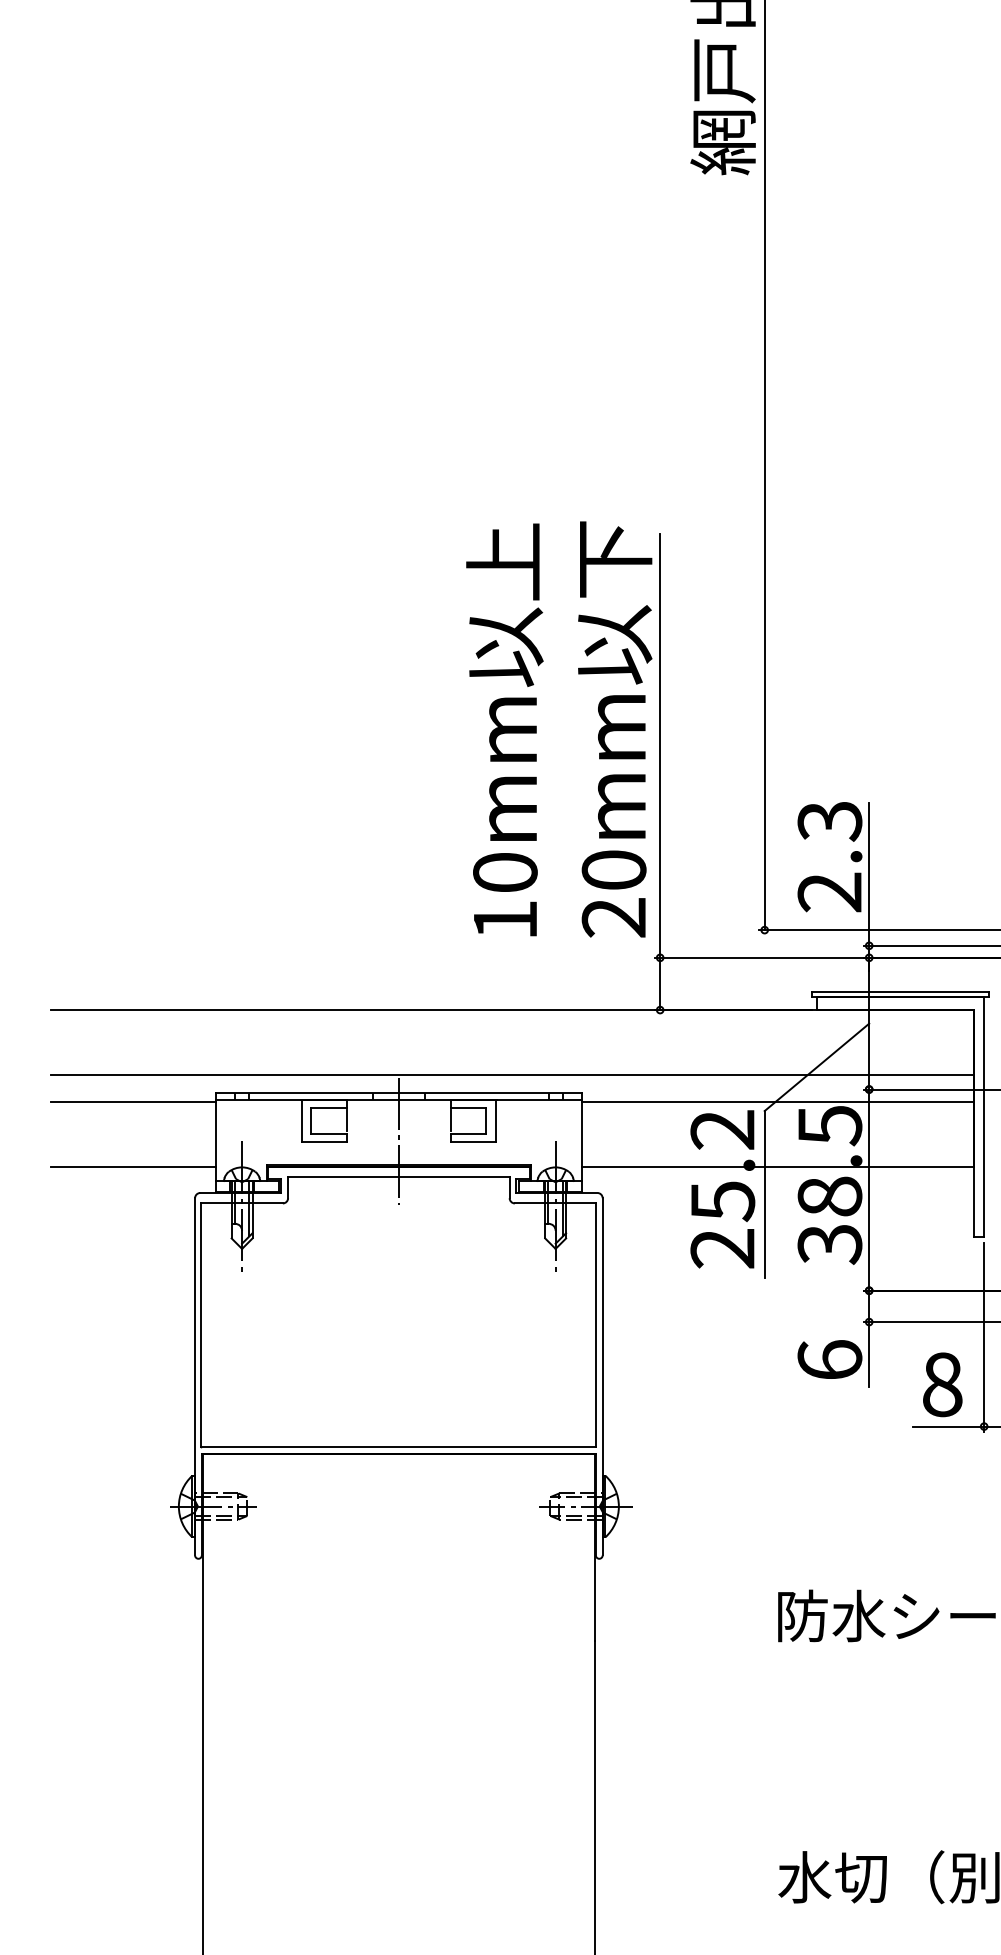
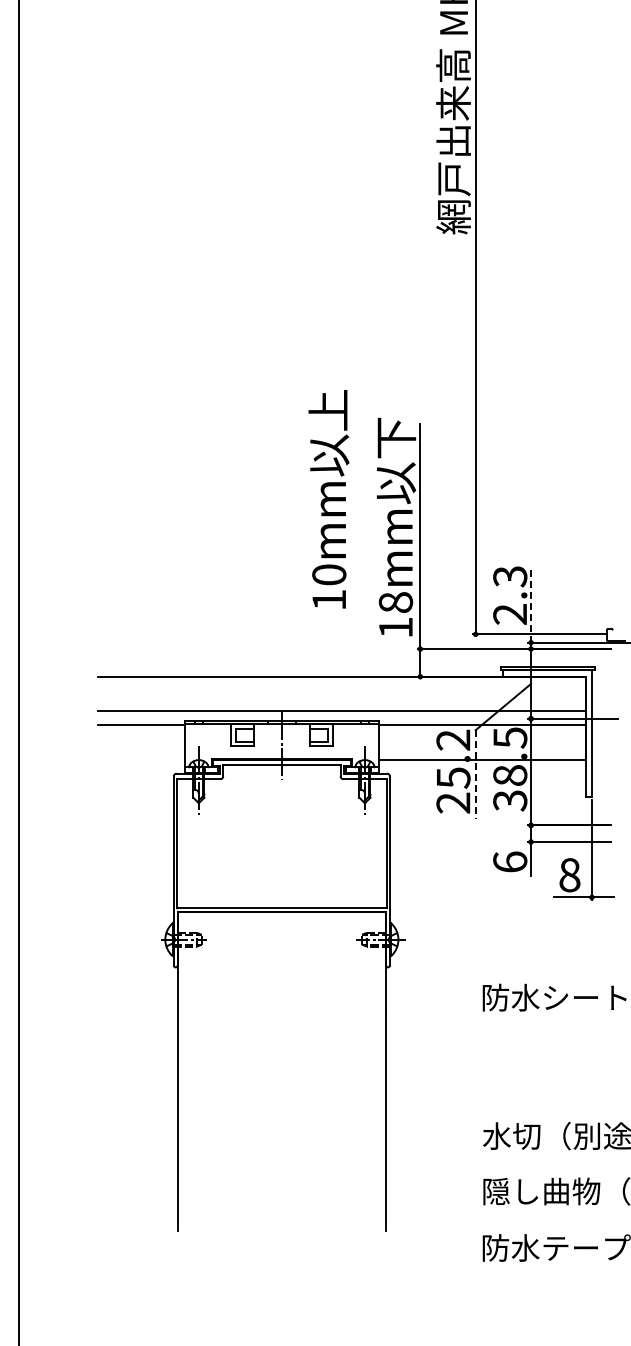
text: (503, 730) -> (328, 499), moved
line: (870, 873) -> (531, 604), solid -> dashed
text: (613, 894) -> (395, 615), 20mm -> 18mm
line: (131, 1166) -> (140, 759), removed
line: (764, 1194) -> (475, 774), solid -> dashed

